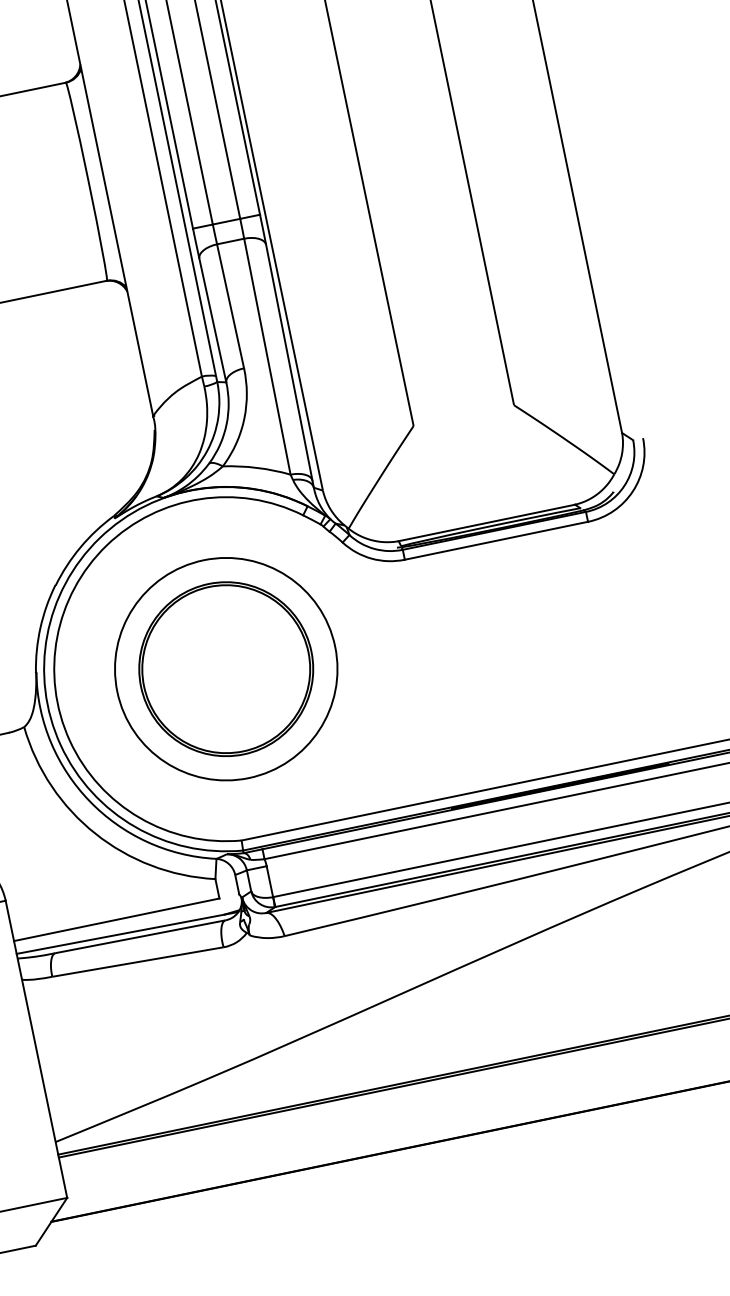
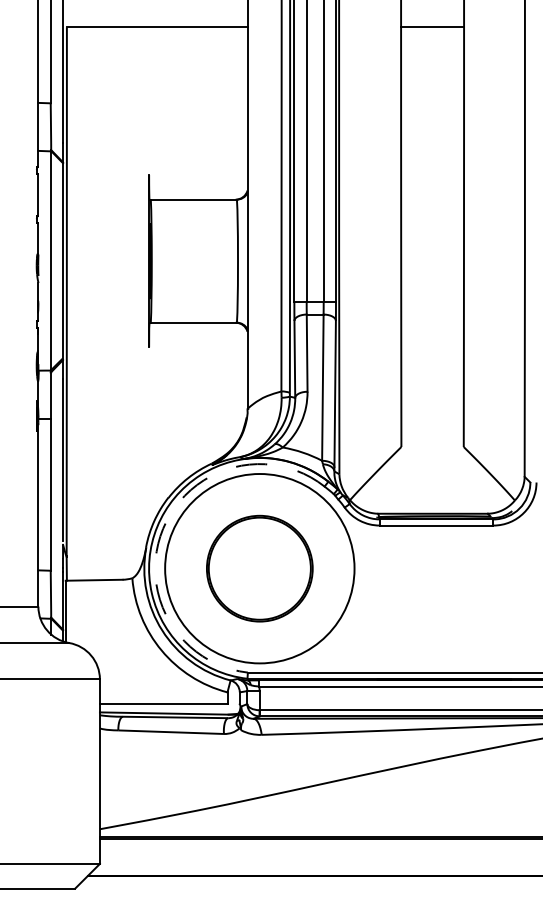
arc: (57, 636) -> (163, 528), solid -> dashed
circle: (225, 668) -> (259, 568), size x1.4

